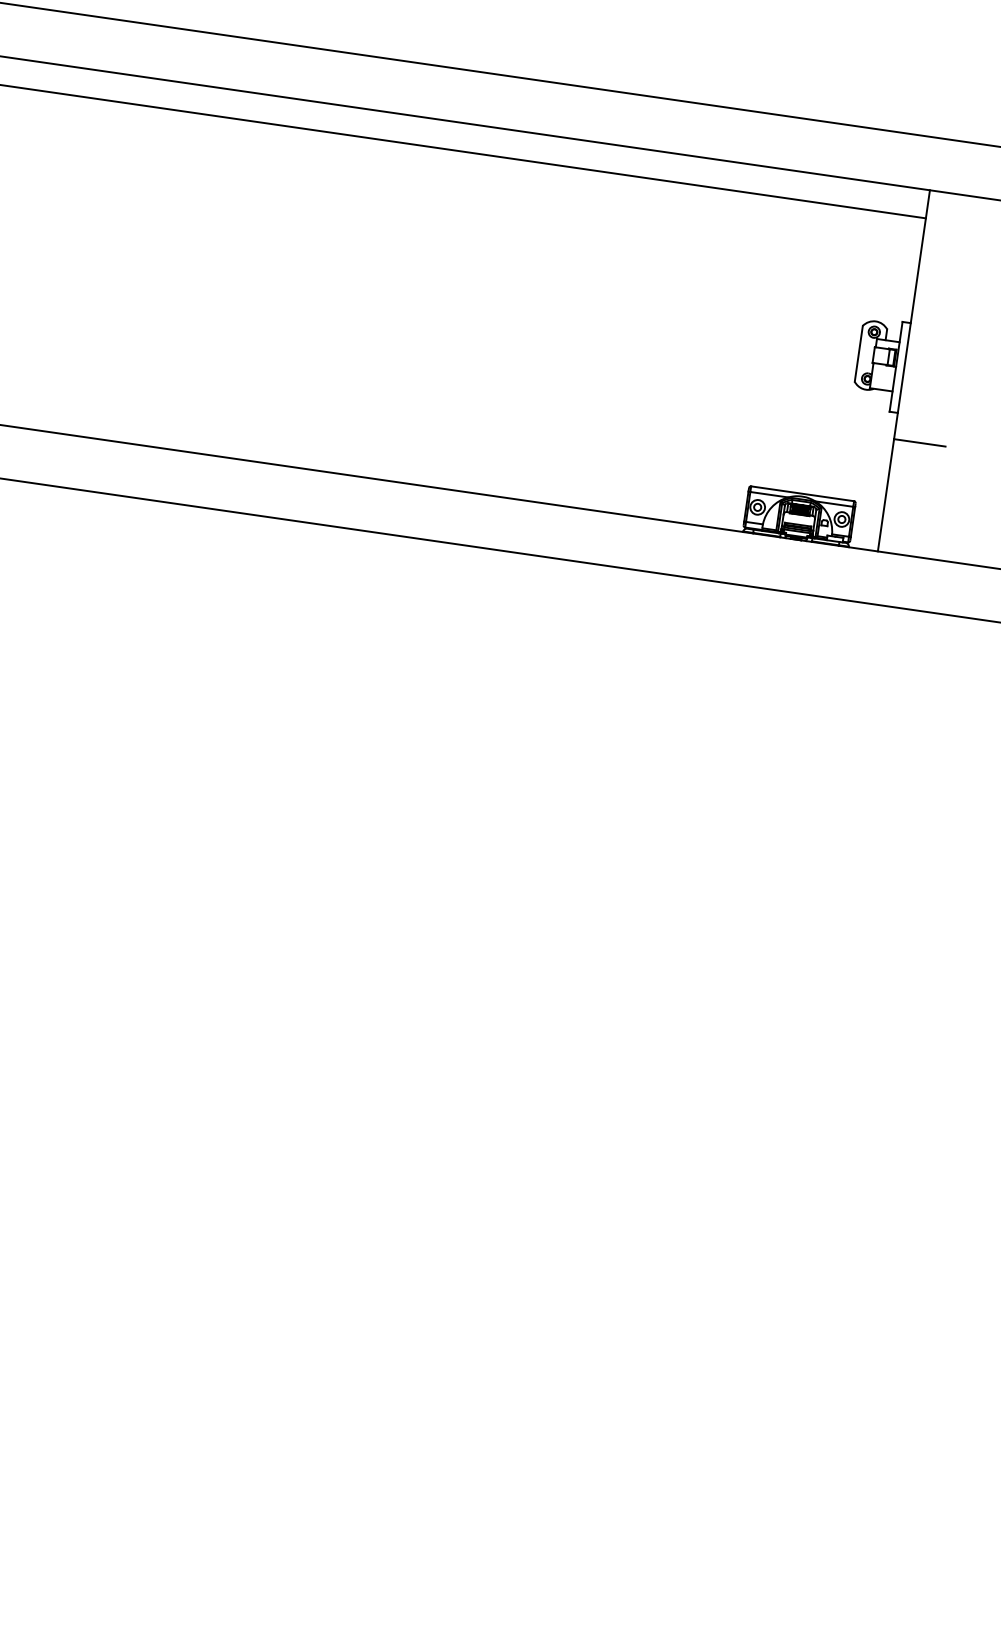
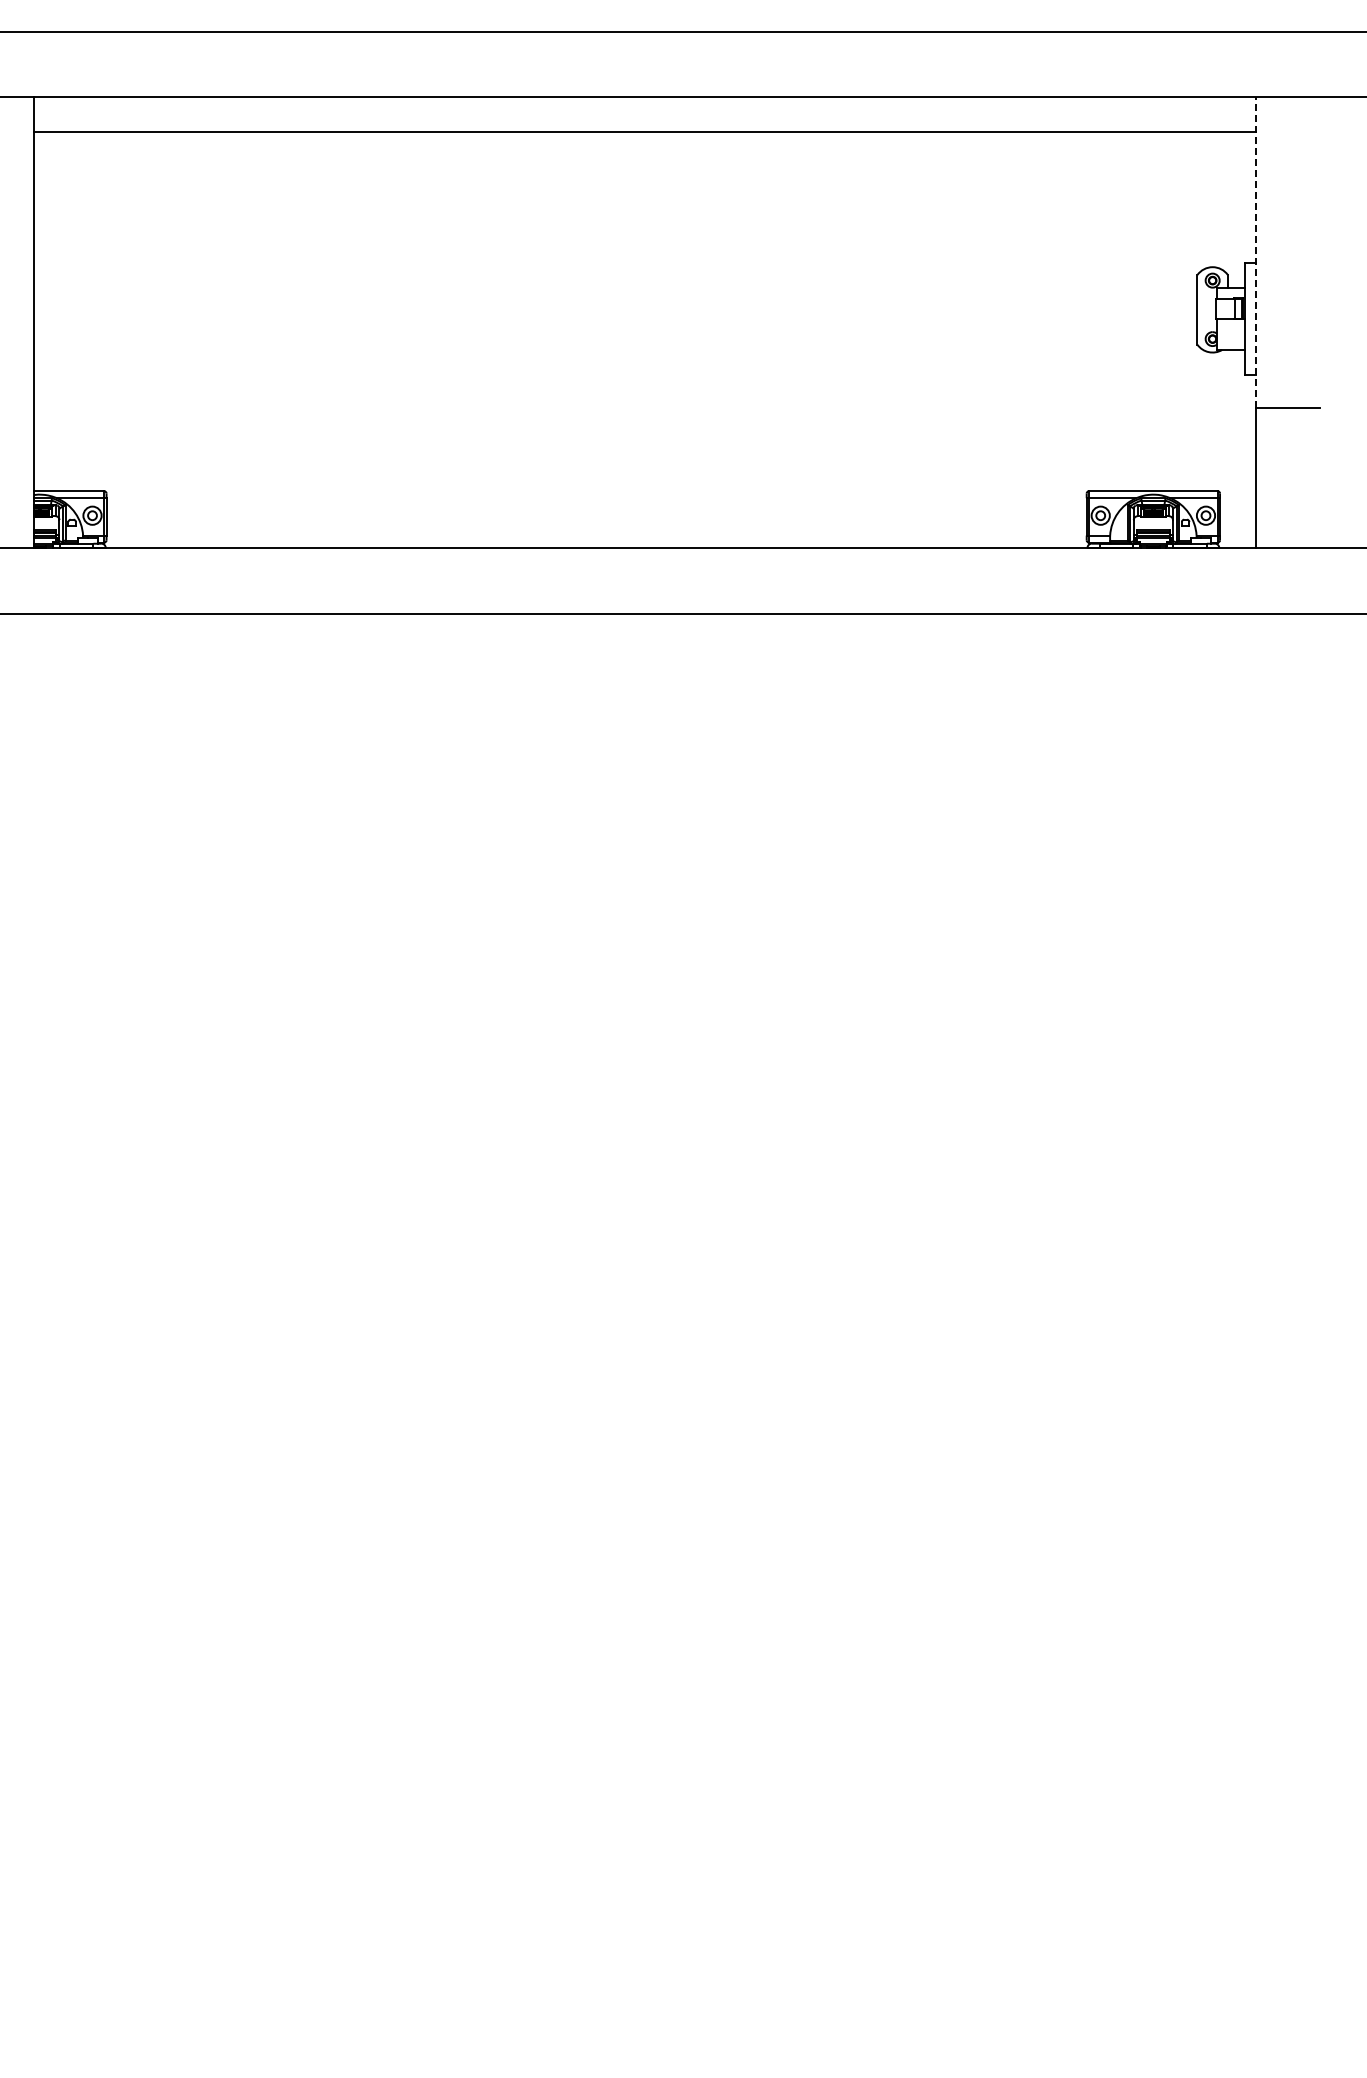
line: (911, 314) -> (1255, 252), solid -> dashed

